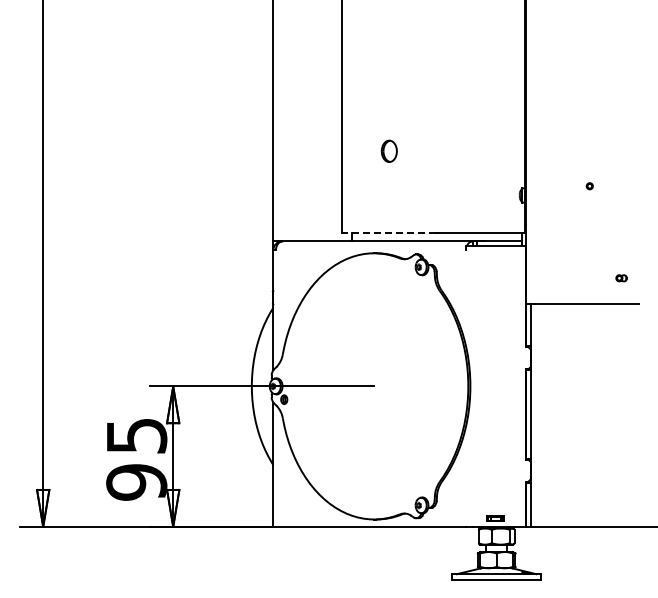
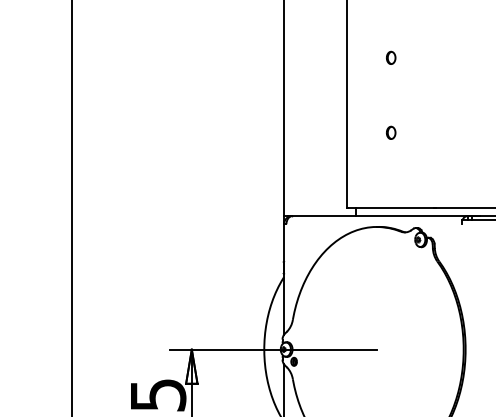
part: (389, 69) -> (391, 57), added
part: (389, 150) -> (391, 132), size x0.62
line: (389, 232) -> (391, 207), dashed -> solid

